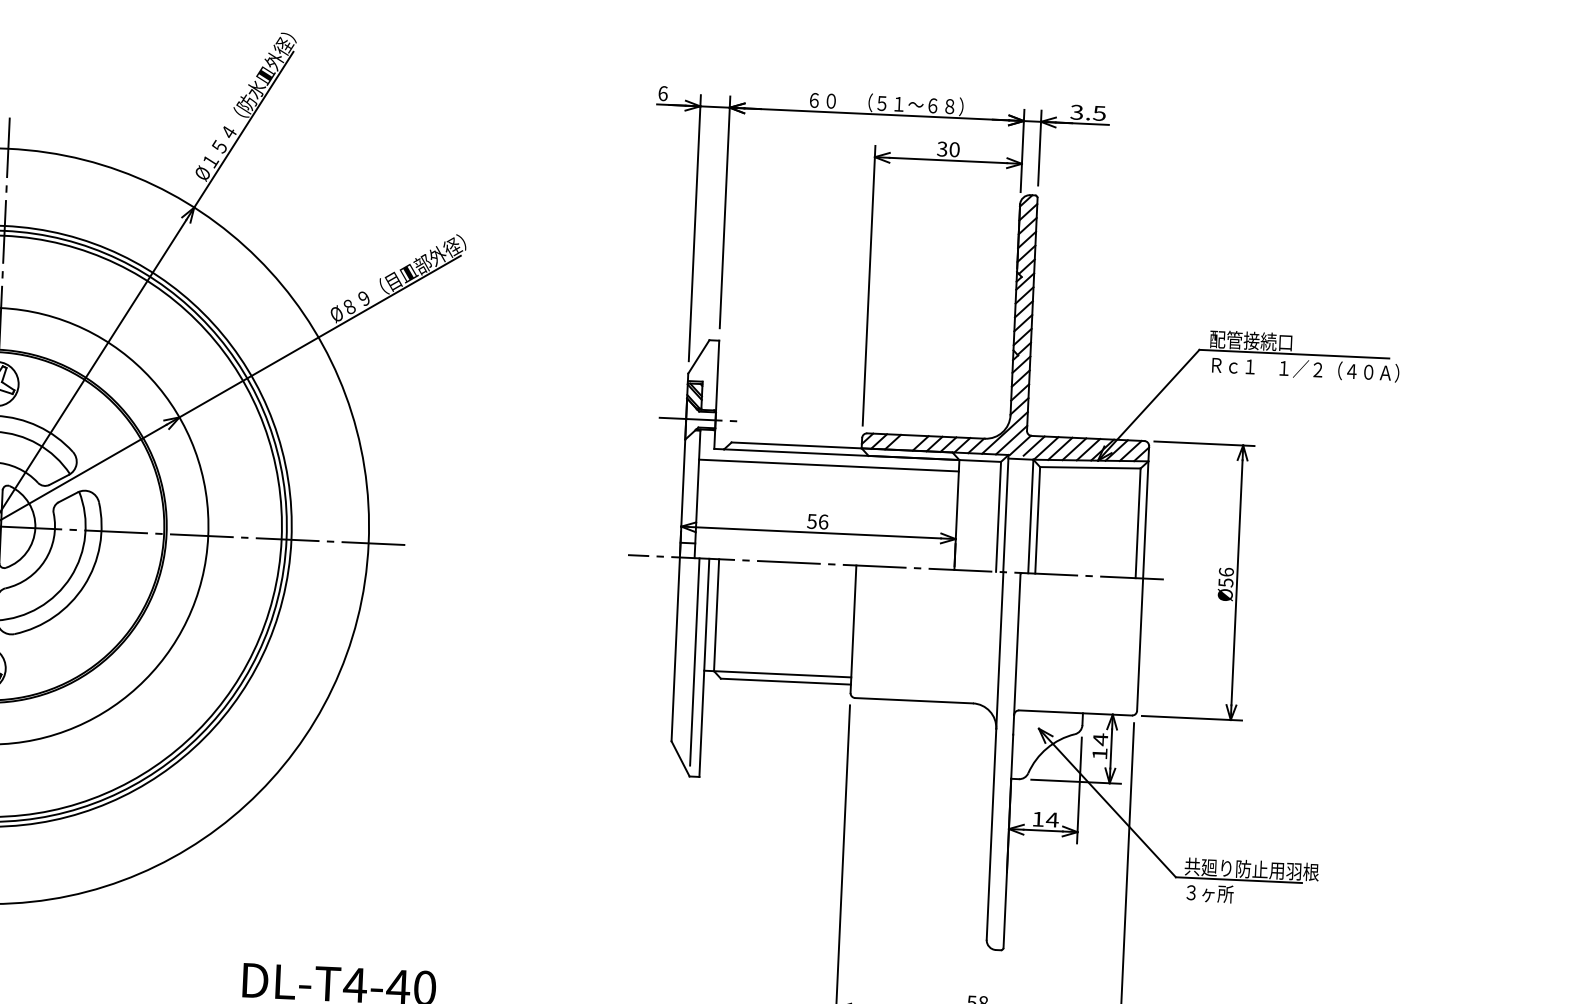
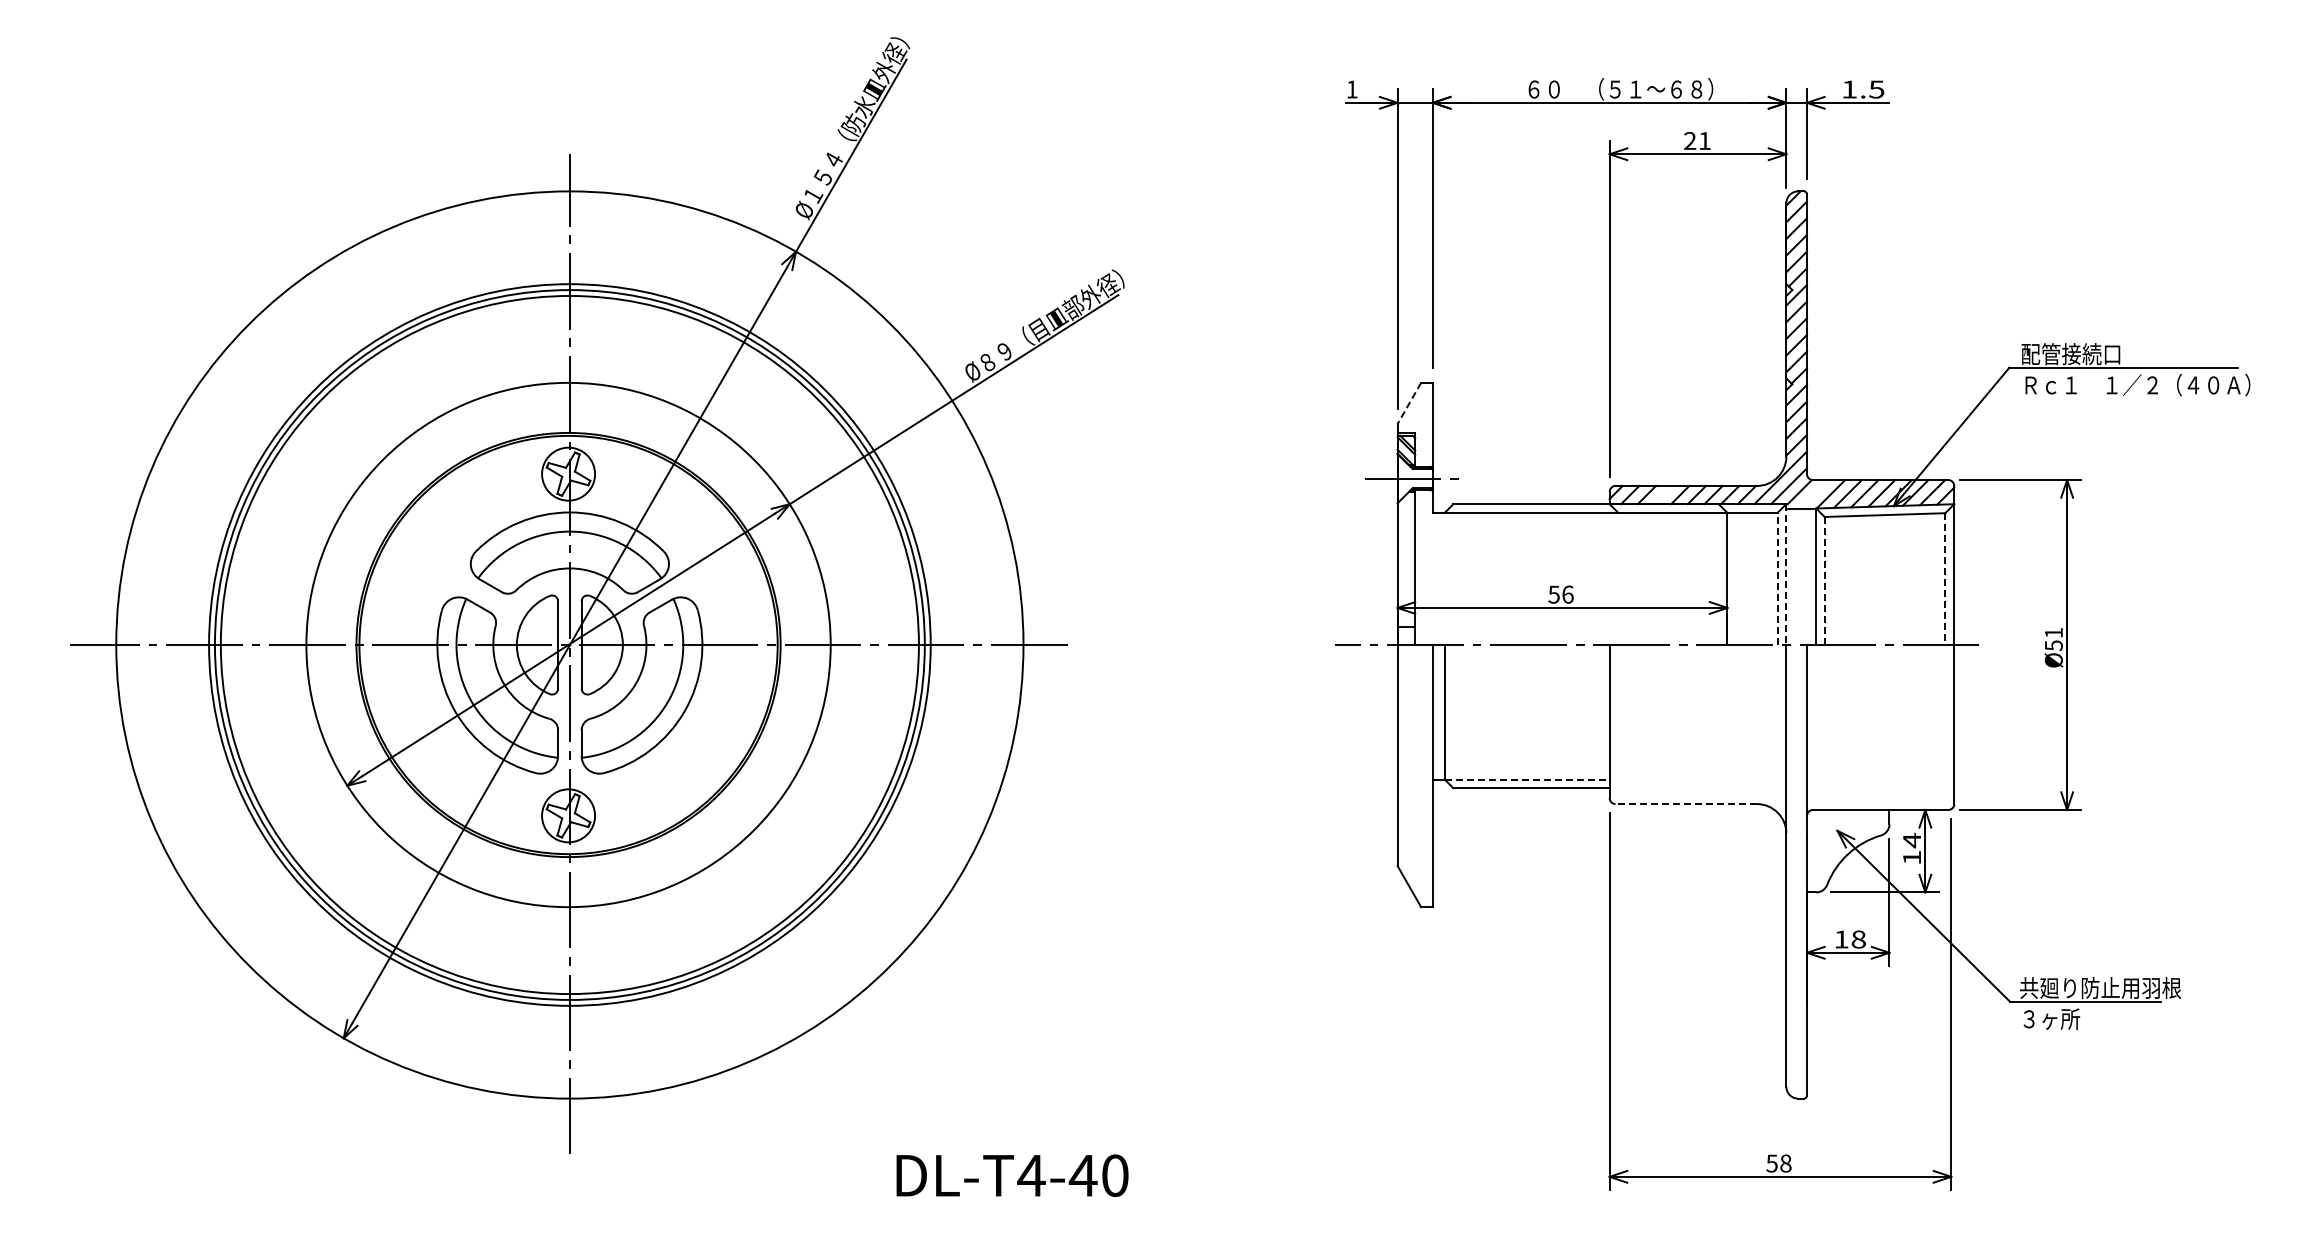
text: (663, 93) -> (1352, 89), 6 -> 1
text: (1076, 112) -> (1848, 89), 3.5 -> 1.5
text: (947, 148) -> (1696, 140), 30 -> 21
line: (698, 356) -> (1409, 403), solid -> dashed
line: (1034, 446) -> (1816, 492), removed
line: (829, 465) -> (1571, 526), removed
line: (1006, 514) -> (1786, 575), solid -> dashed
line: (998, 516) -> (1777, 578), solid -> dashed
line: (1037, 519) -> (1824, 580), solid -> dashed
line: (1138, 523) -> (1945, 579), solid -> dashed
text: (1226, 571) -> (2053, 632), Ø56 -> Ø51
line: (695, 661) -> (1421, 769), removed
line: (782, 674) -> (1527, 779), solid -> dashed
line: (914, 701) -> (1686, 804), solid -> dashed
text: (1052, 819) -> (1858, 939), 14 -> 18

